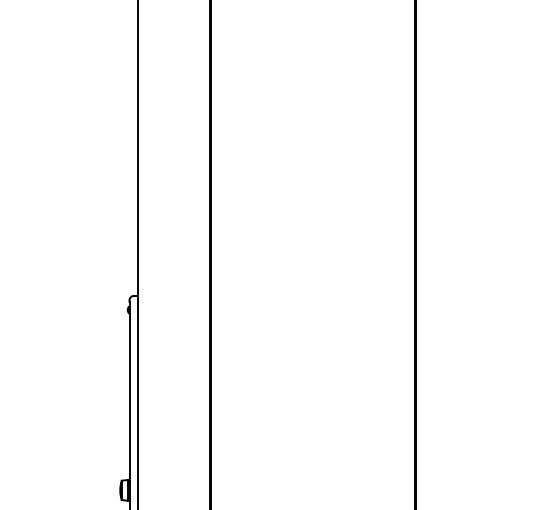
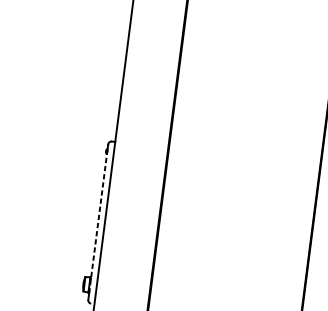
line: (129, 404) -> (98, 221), solid -> dashed

